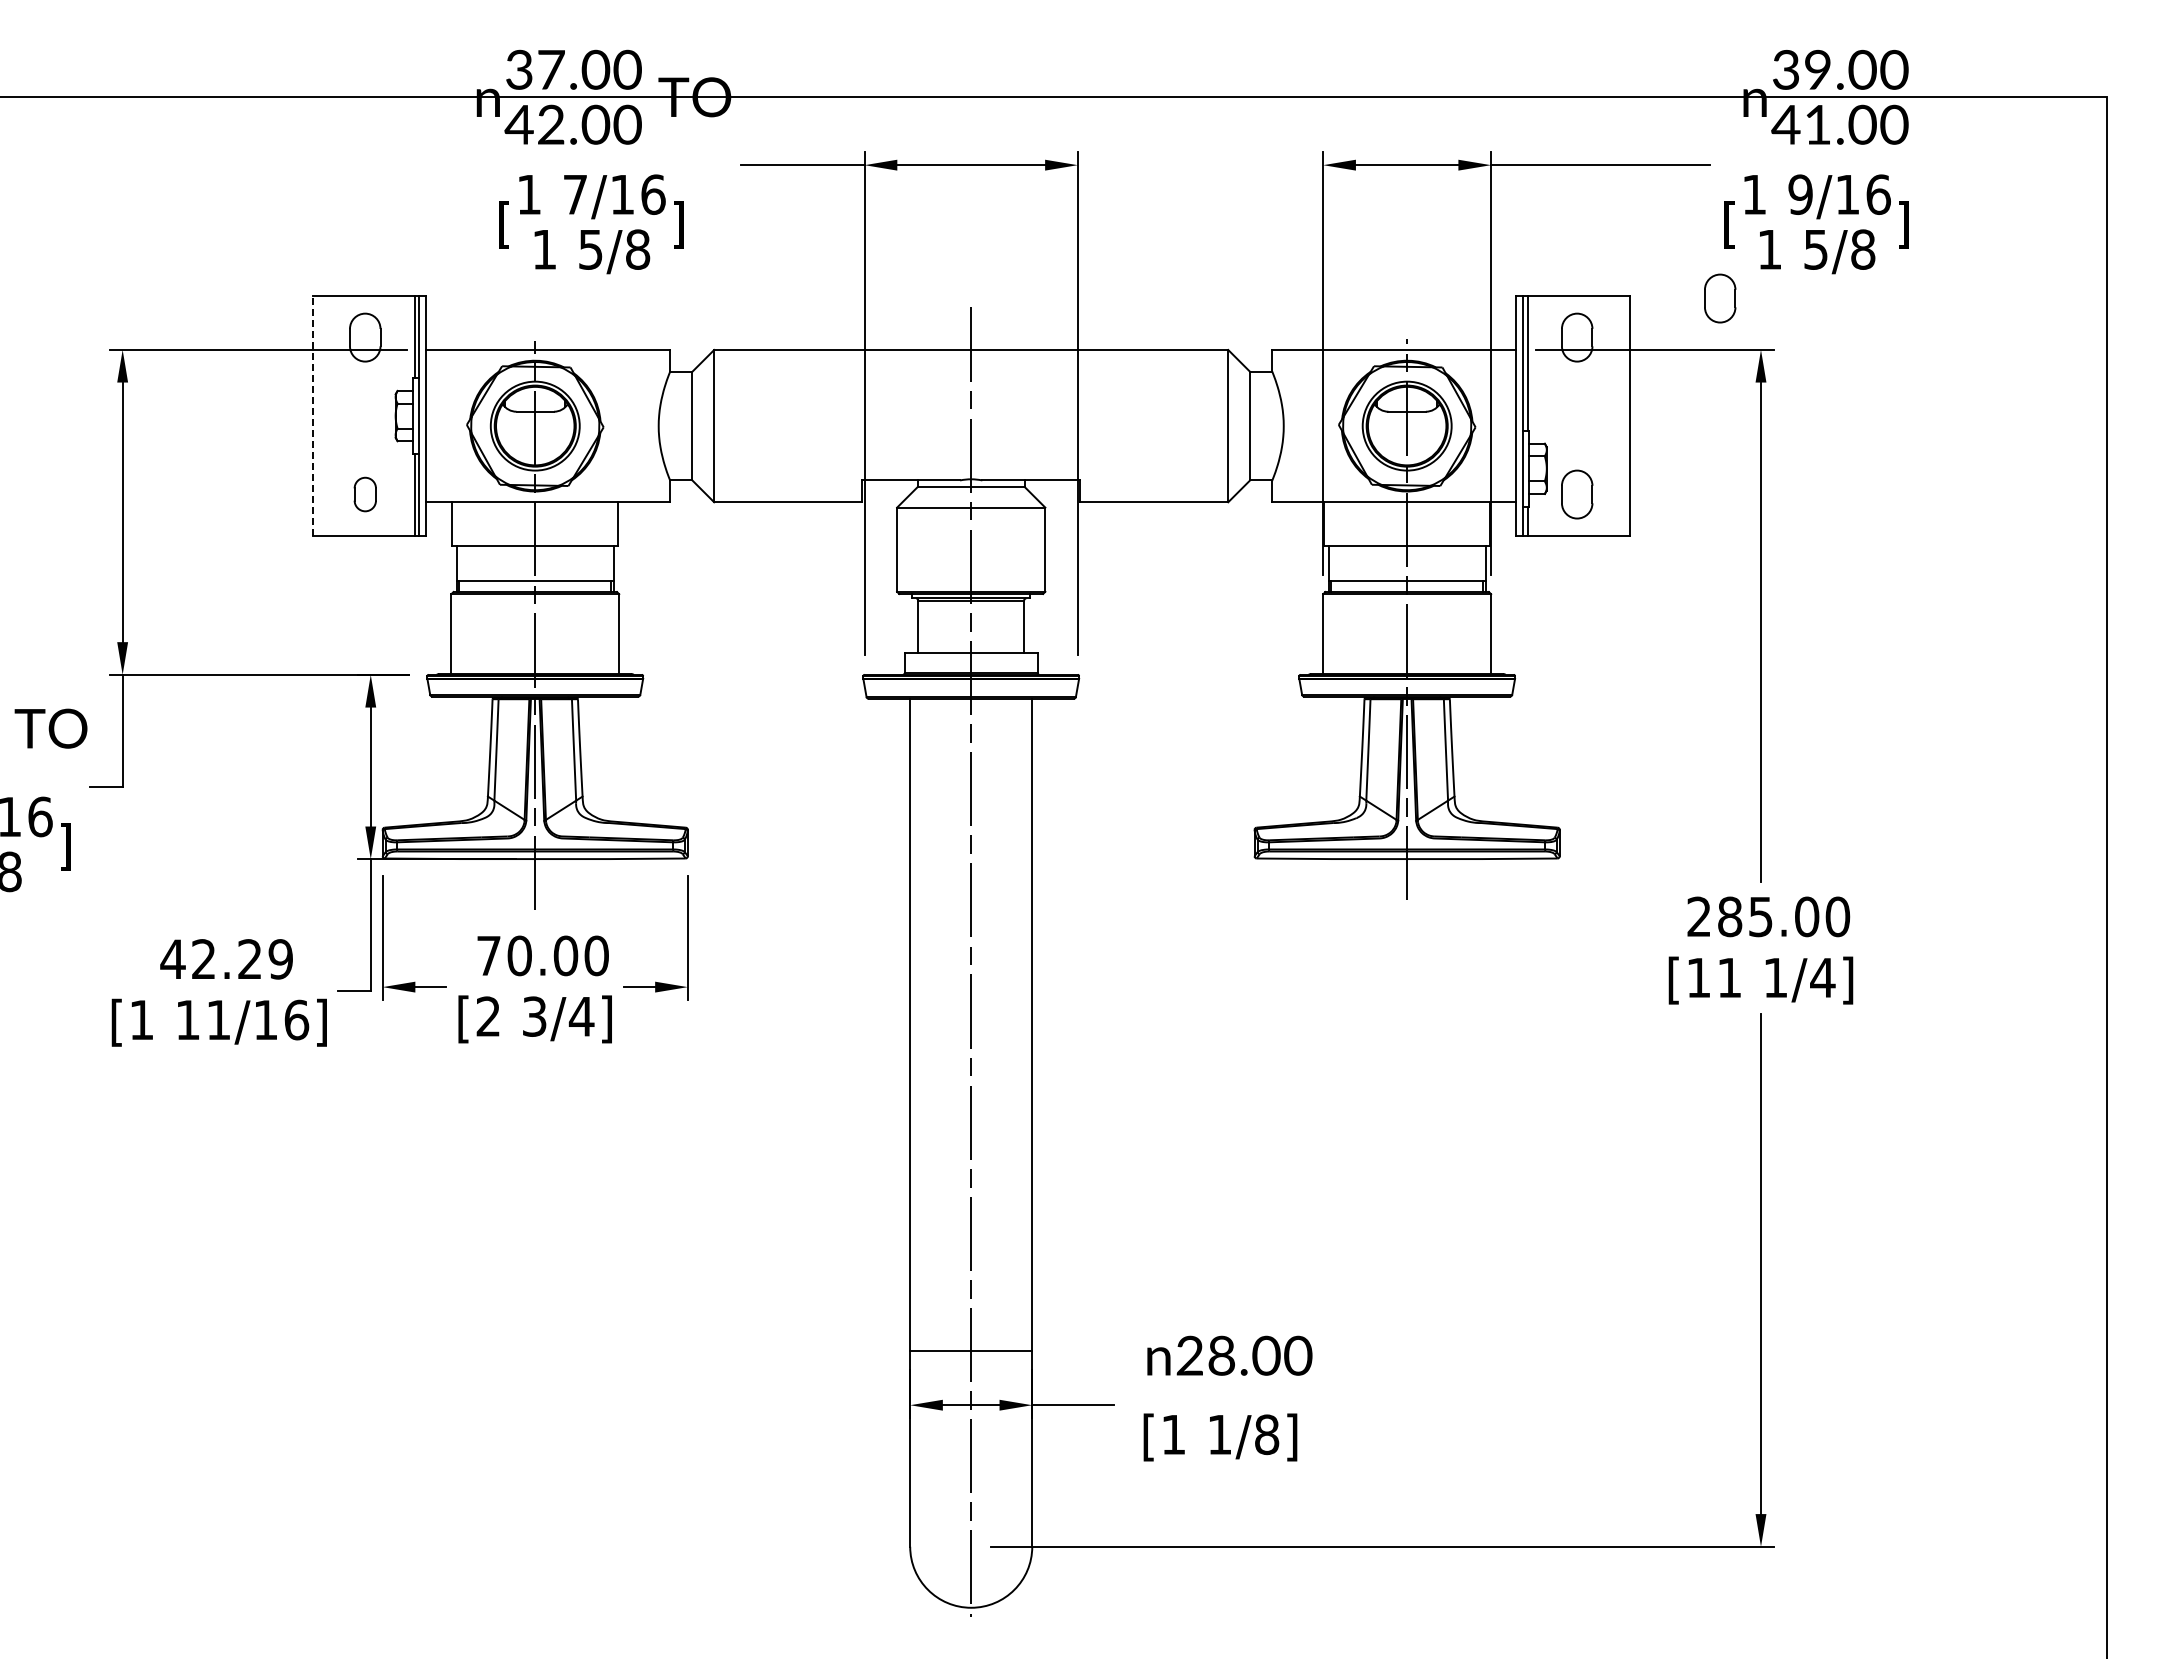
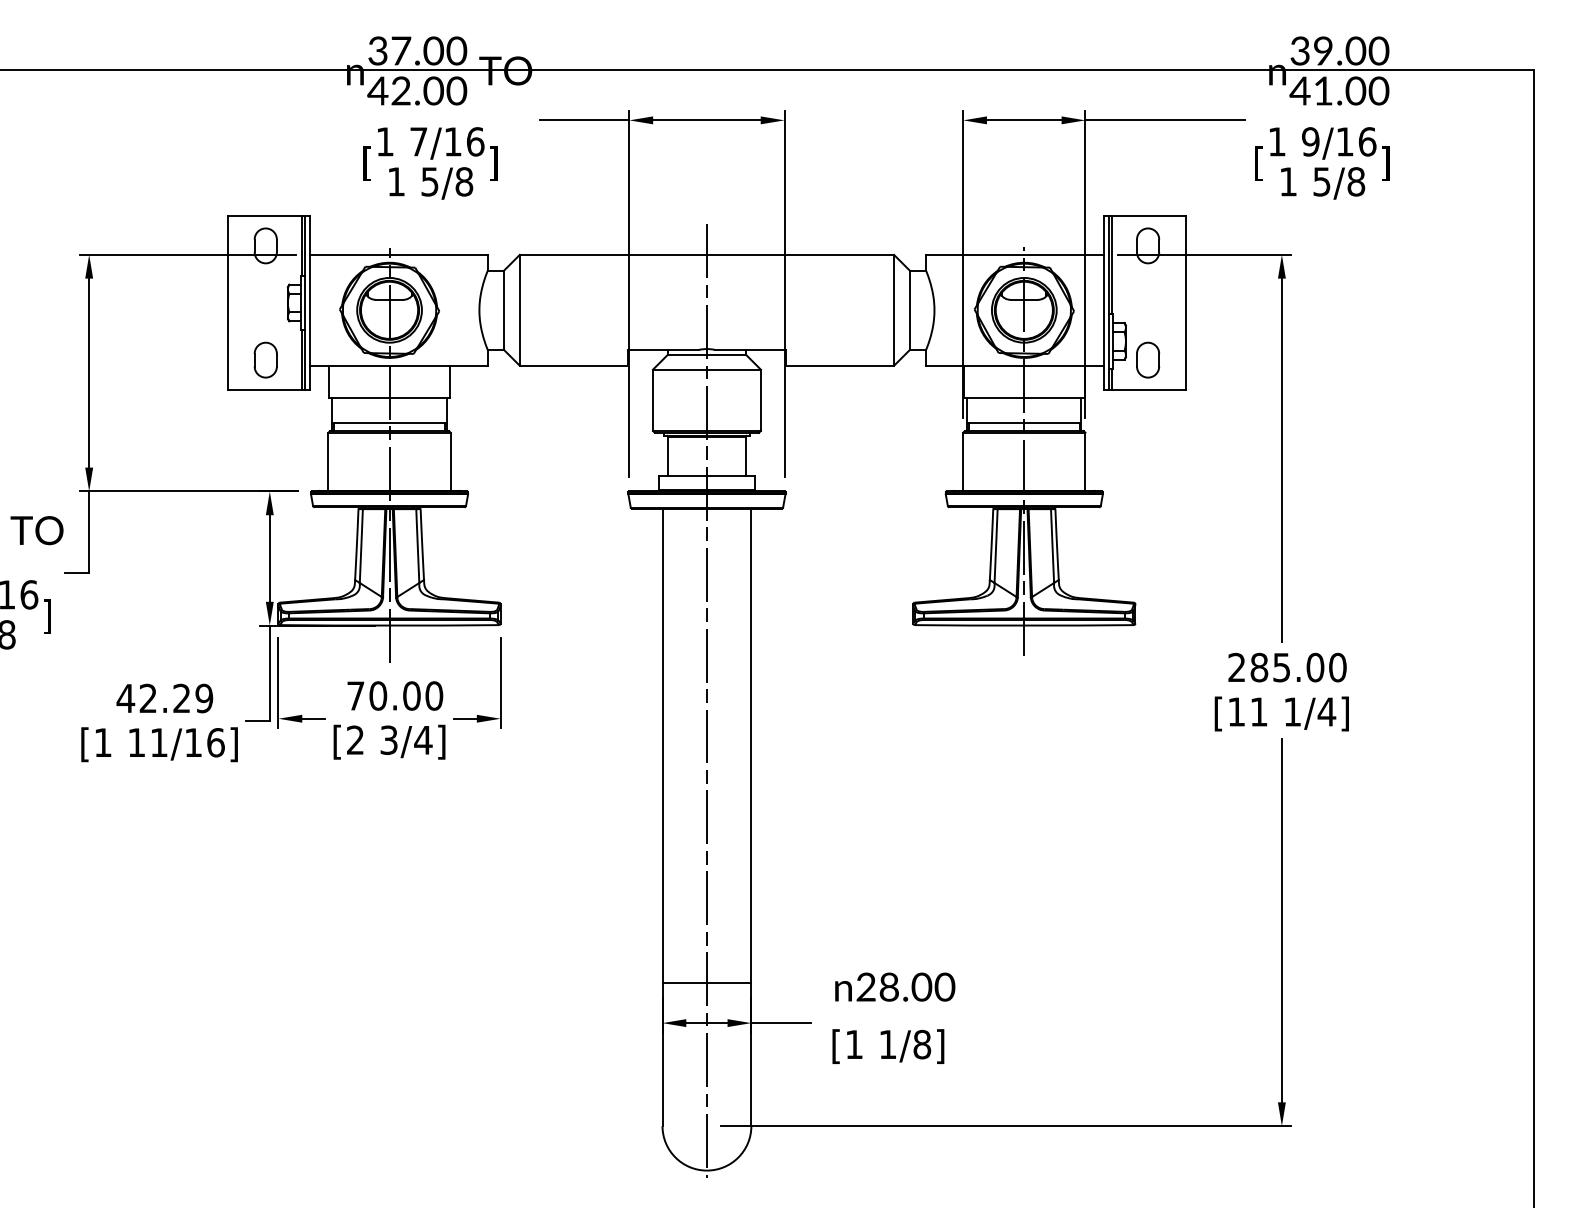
part: (1720, 298) -> (1252, 217), removed
line: (312, 416) -> (227, 303), dashed -> solid
part: (365, 494) -> (265, 360), size x1.43

